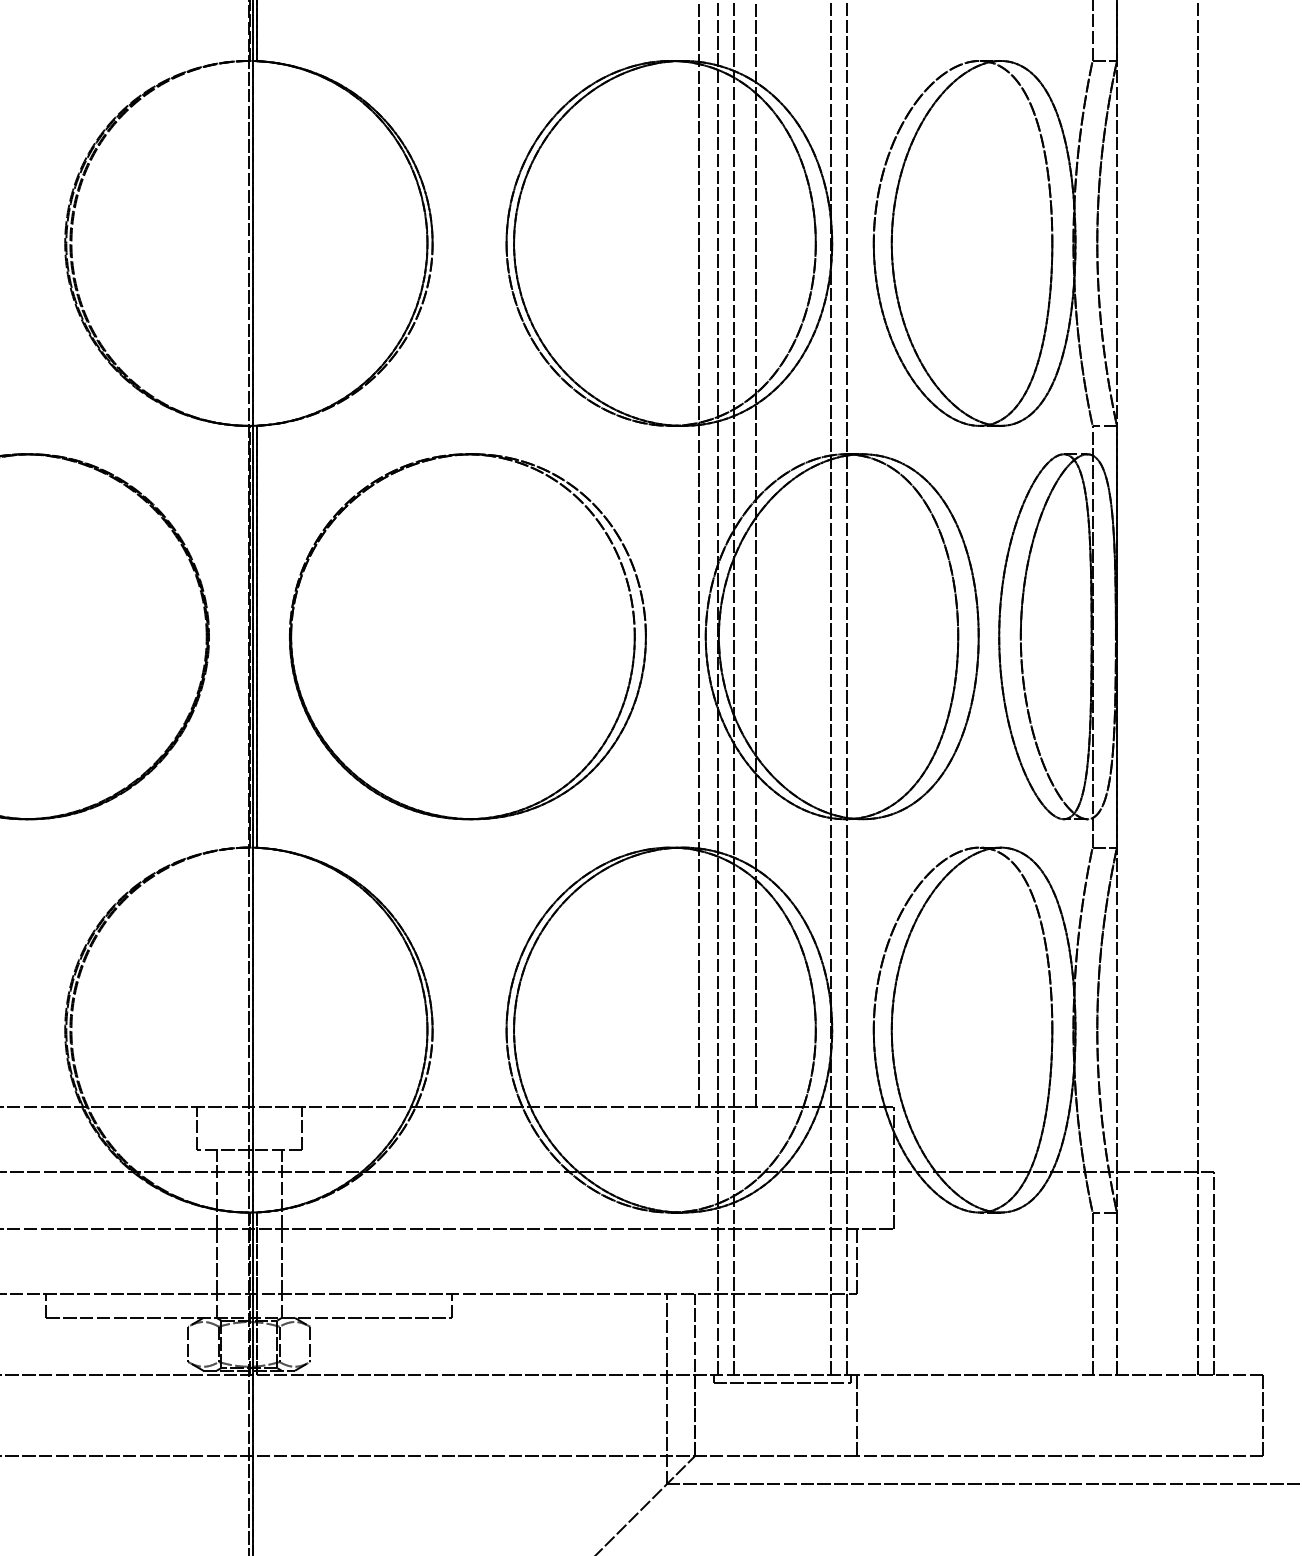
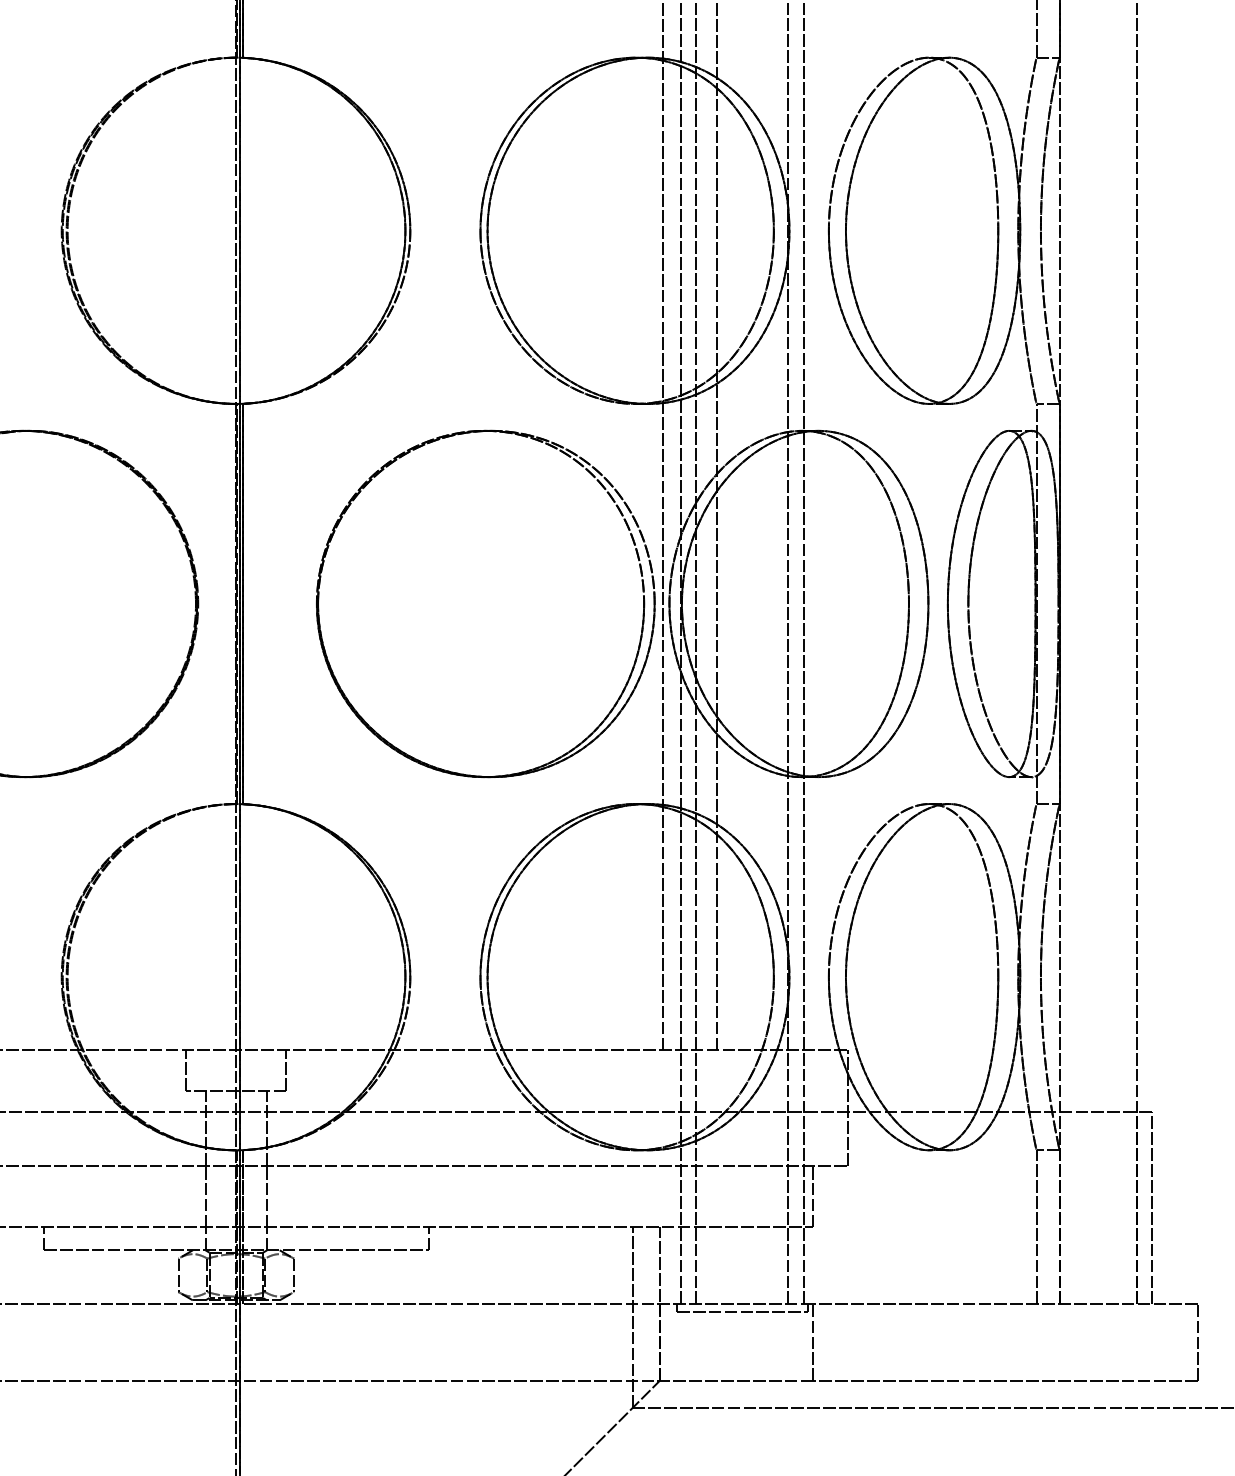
part: (633, 646) -> (642, 613), moved

